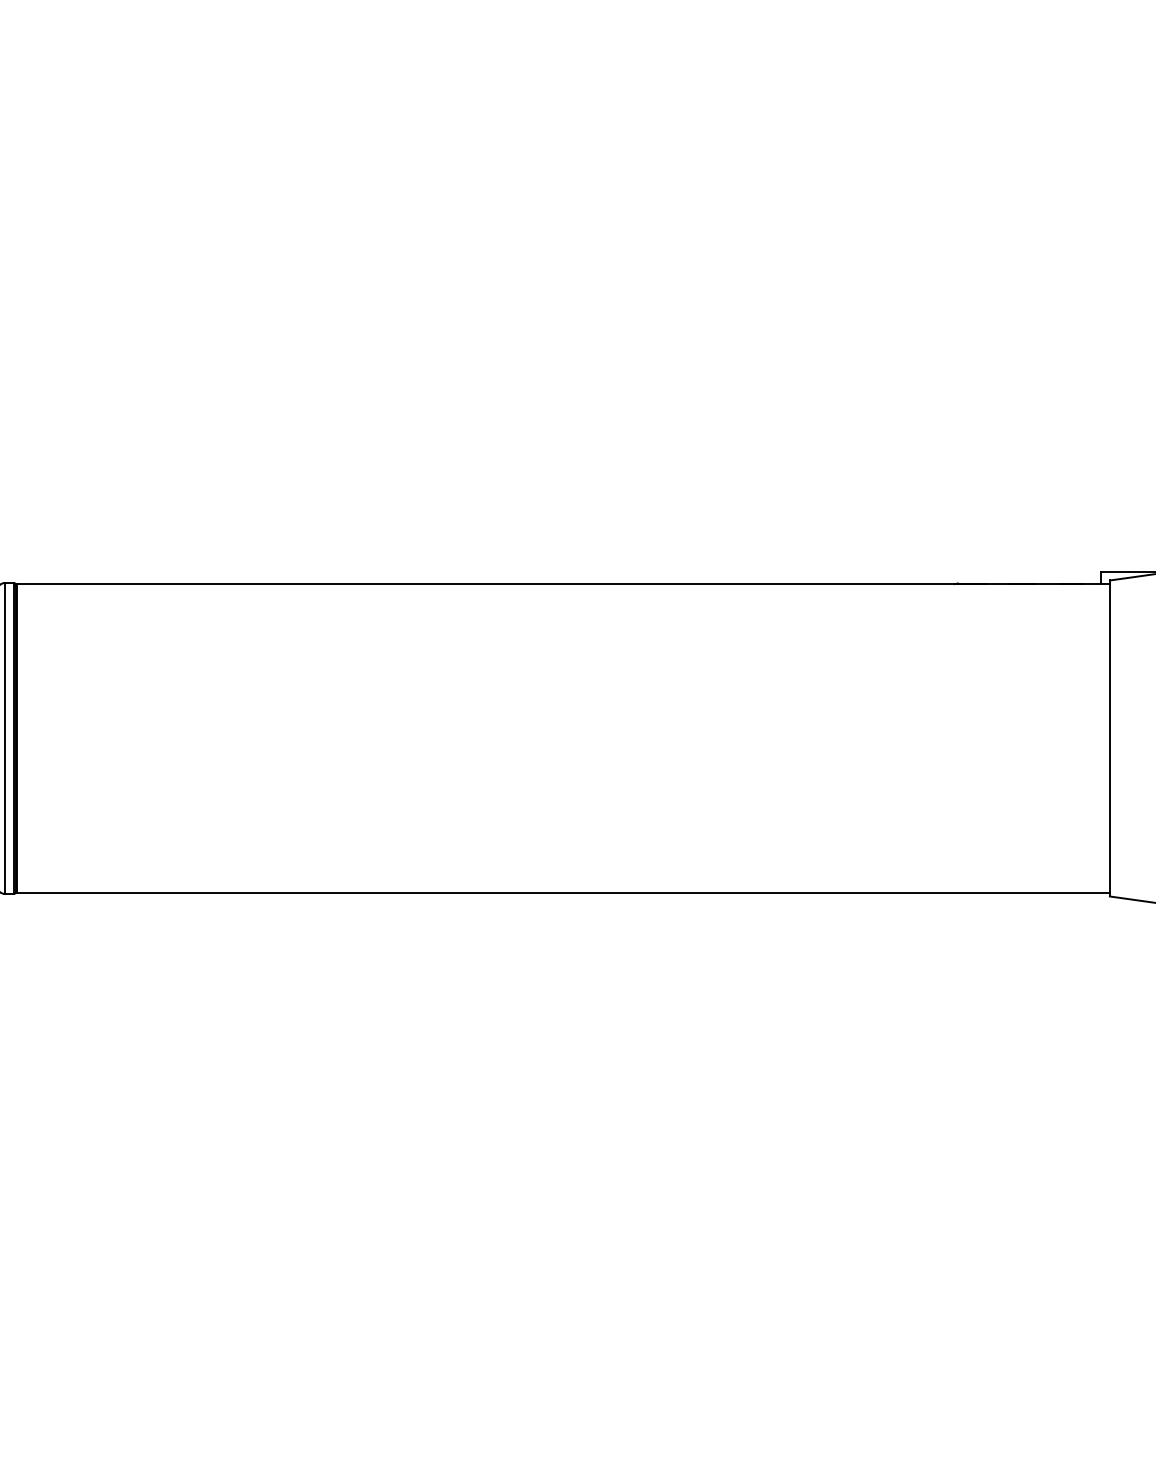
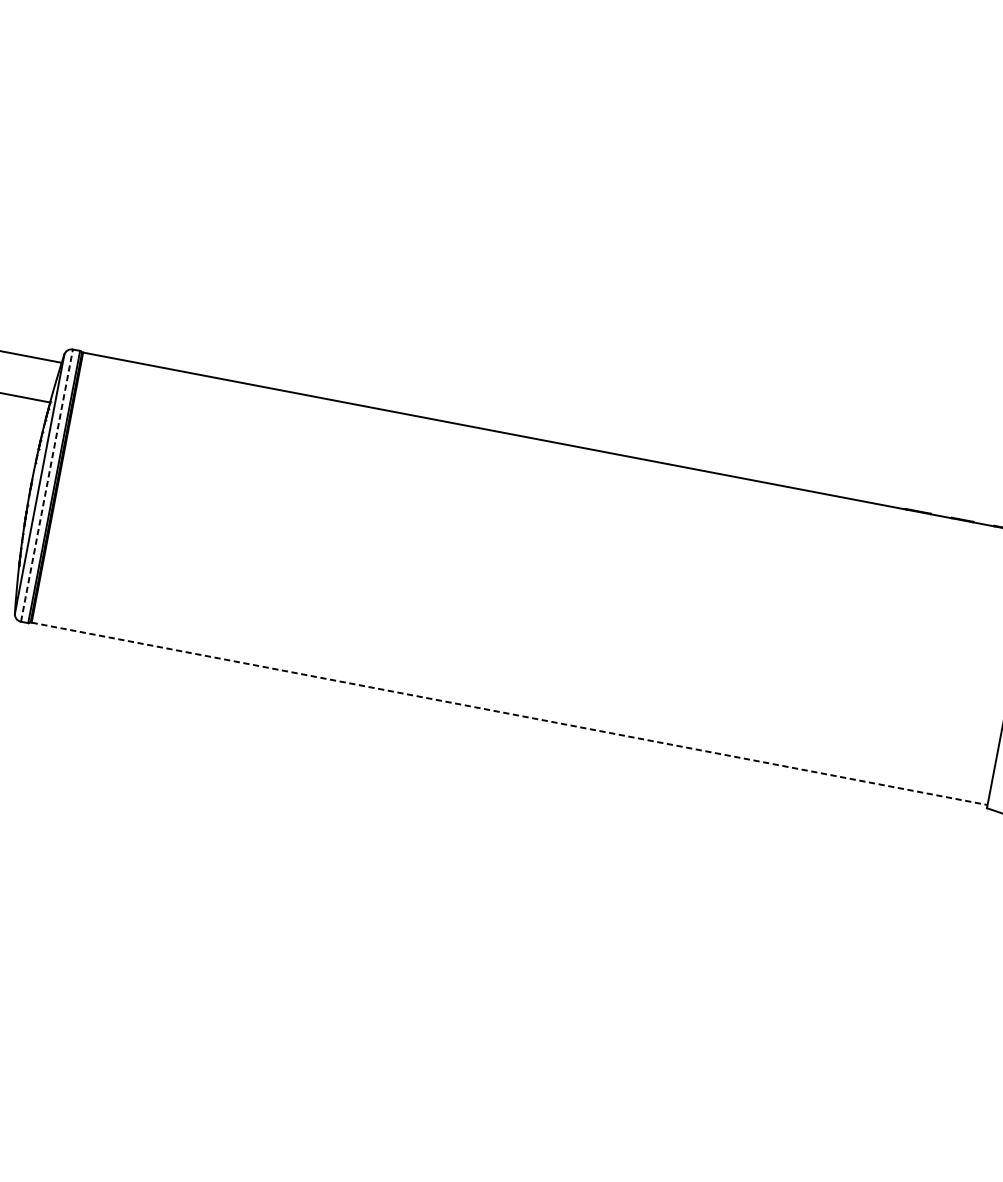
line: (5, 738) -> (47, 485), solid -> dashed
line: (564, 892) -> (510, 713), solid -> dashed

